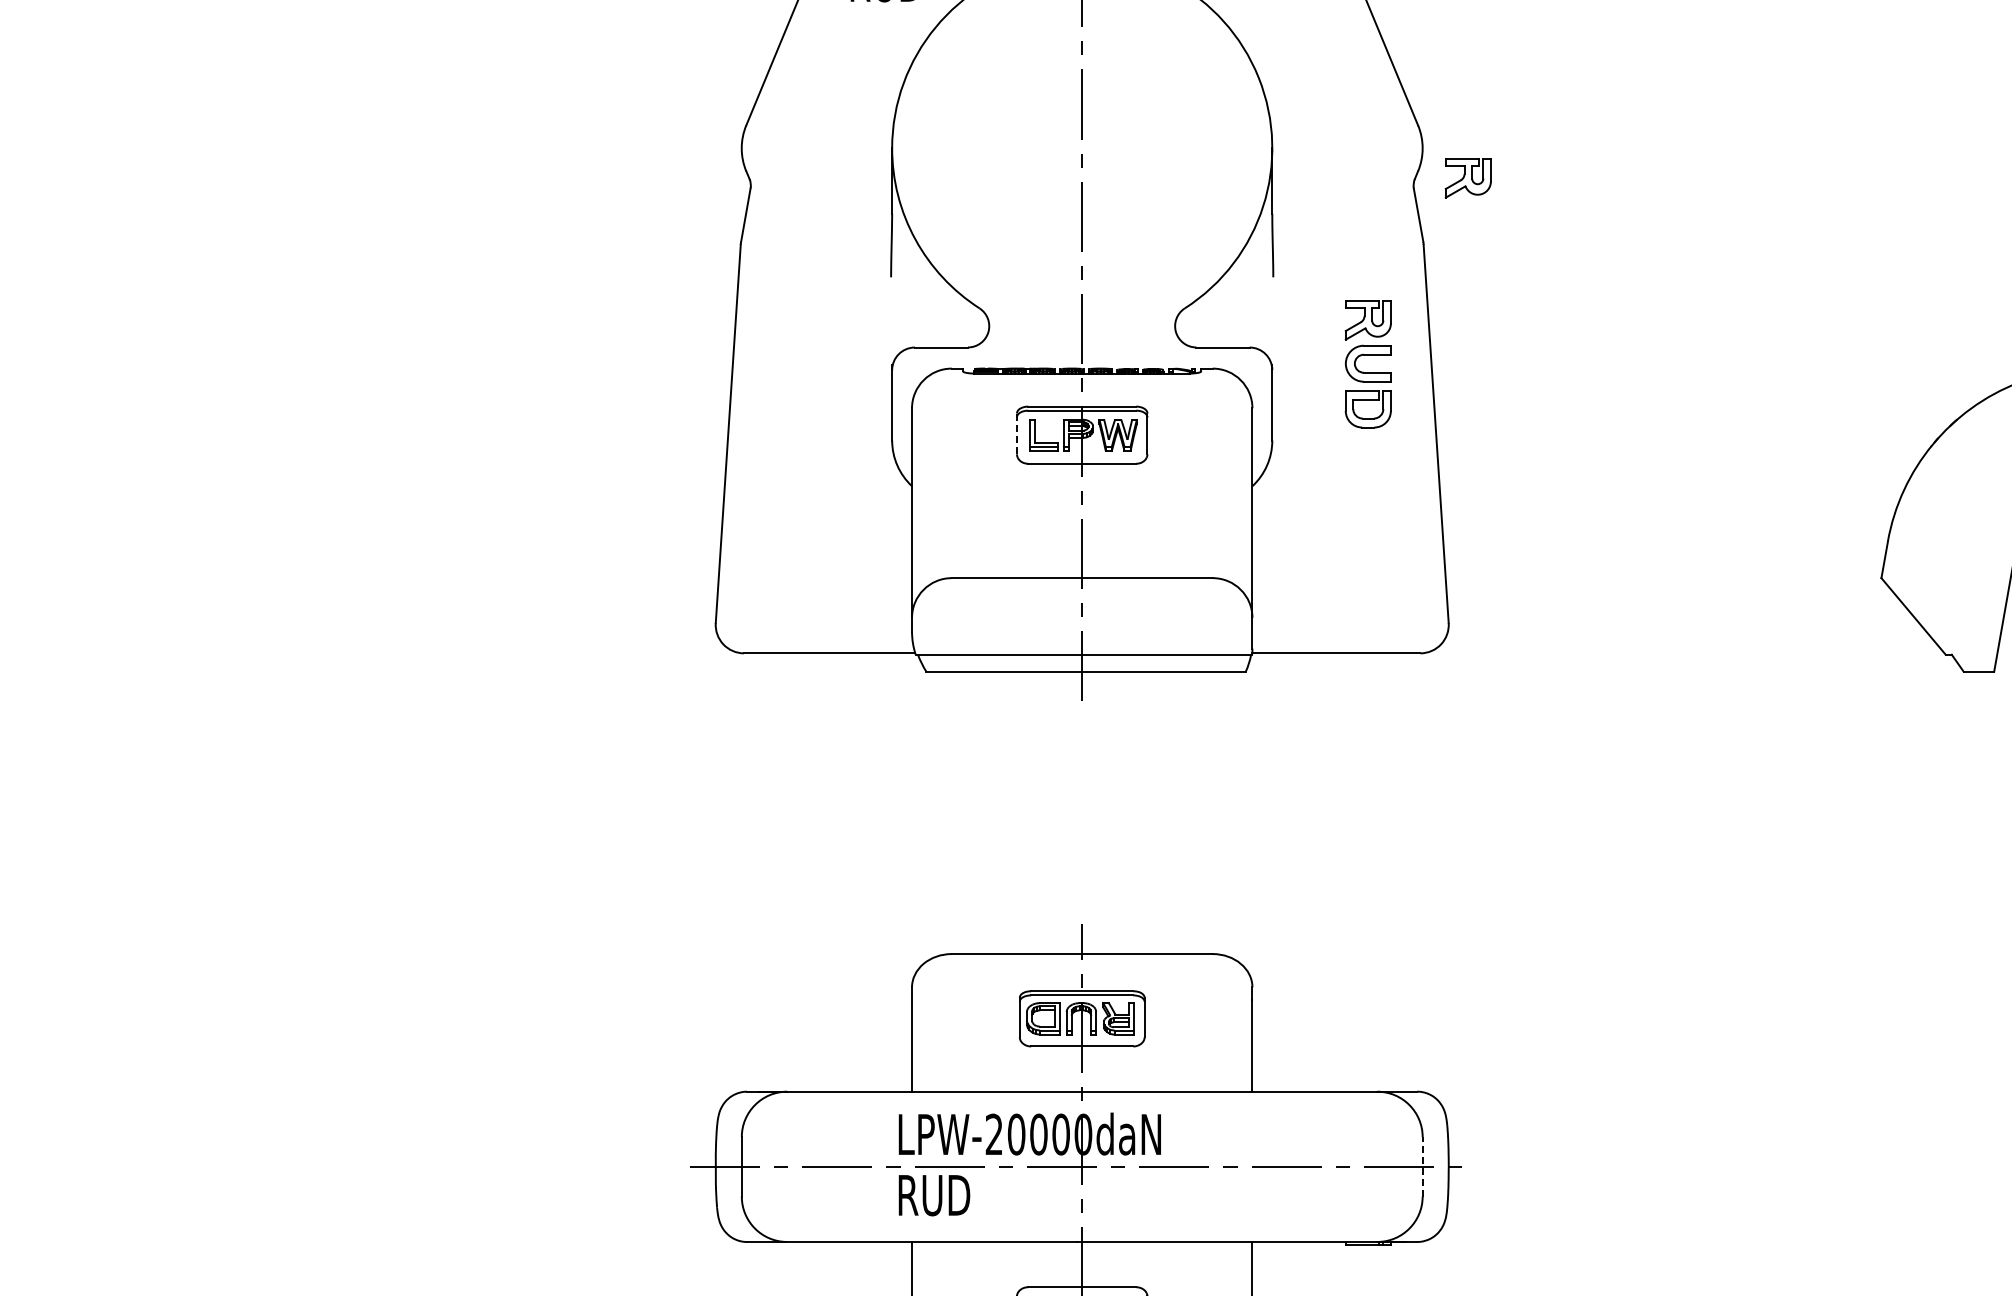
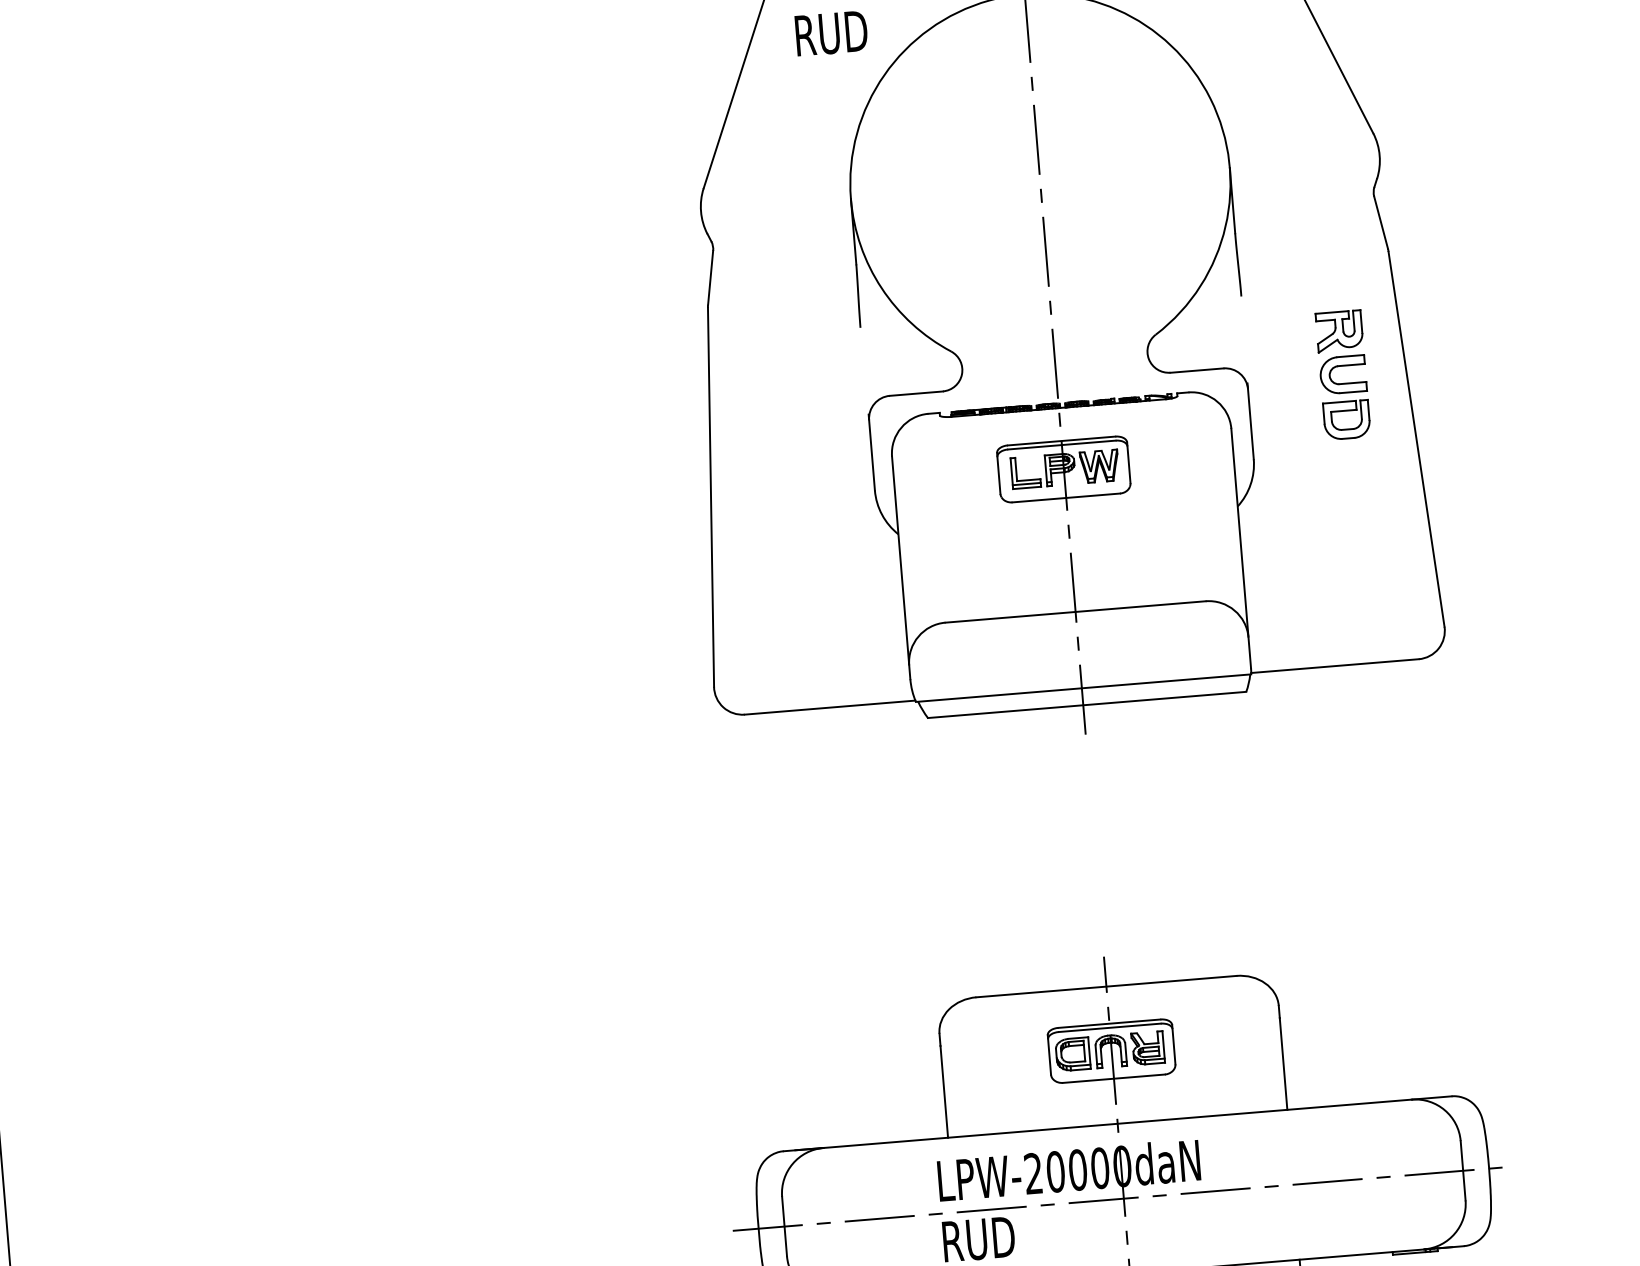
part: (1467, 178) -> (1426, 182), removed
line: (1016, 434) -> (998, 474), dashed -> solid
line: (1422, 1166) -> (1462, 1170), dashed -> solid

